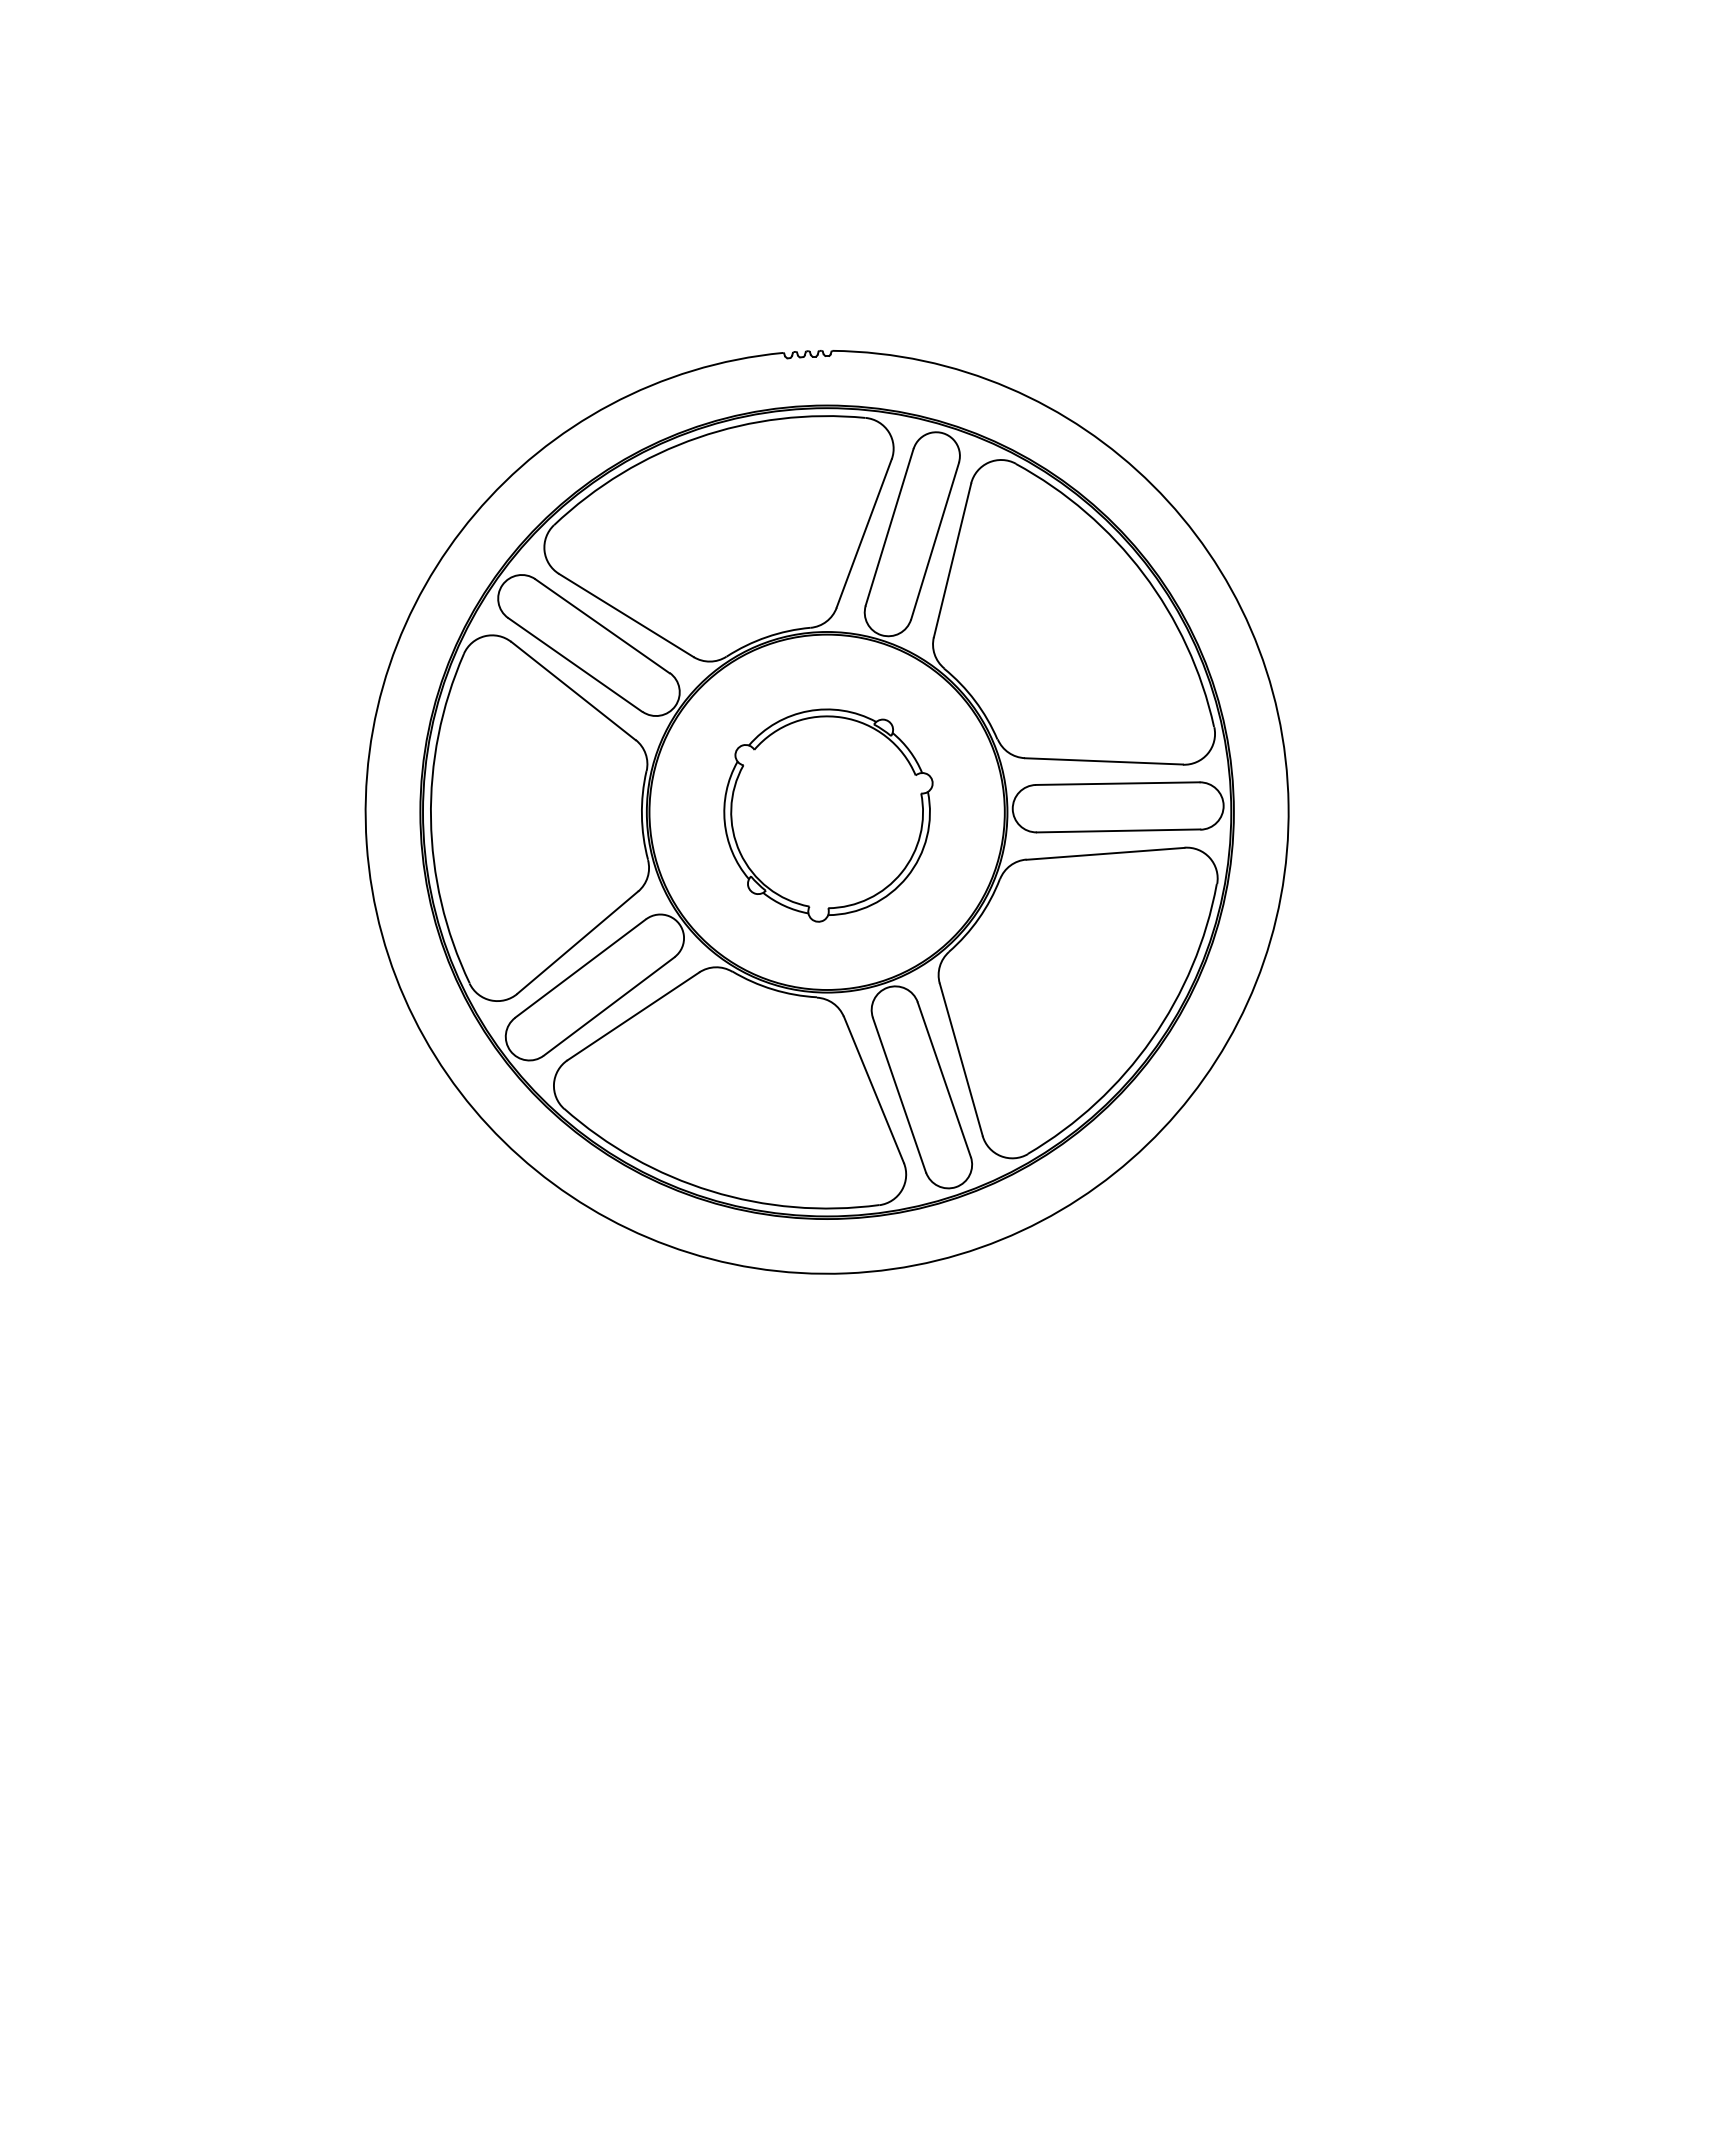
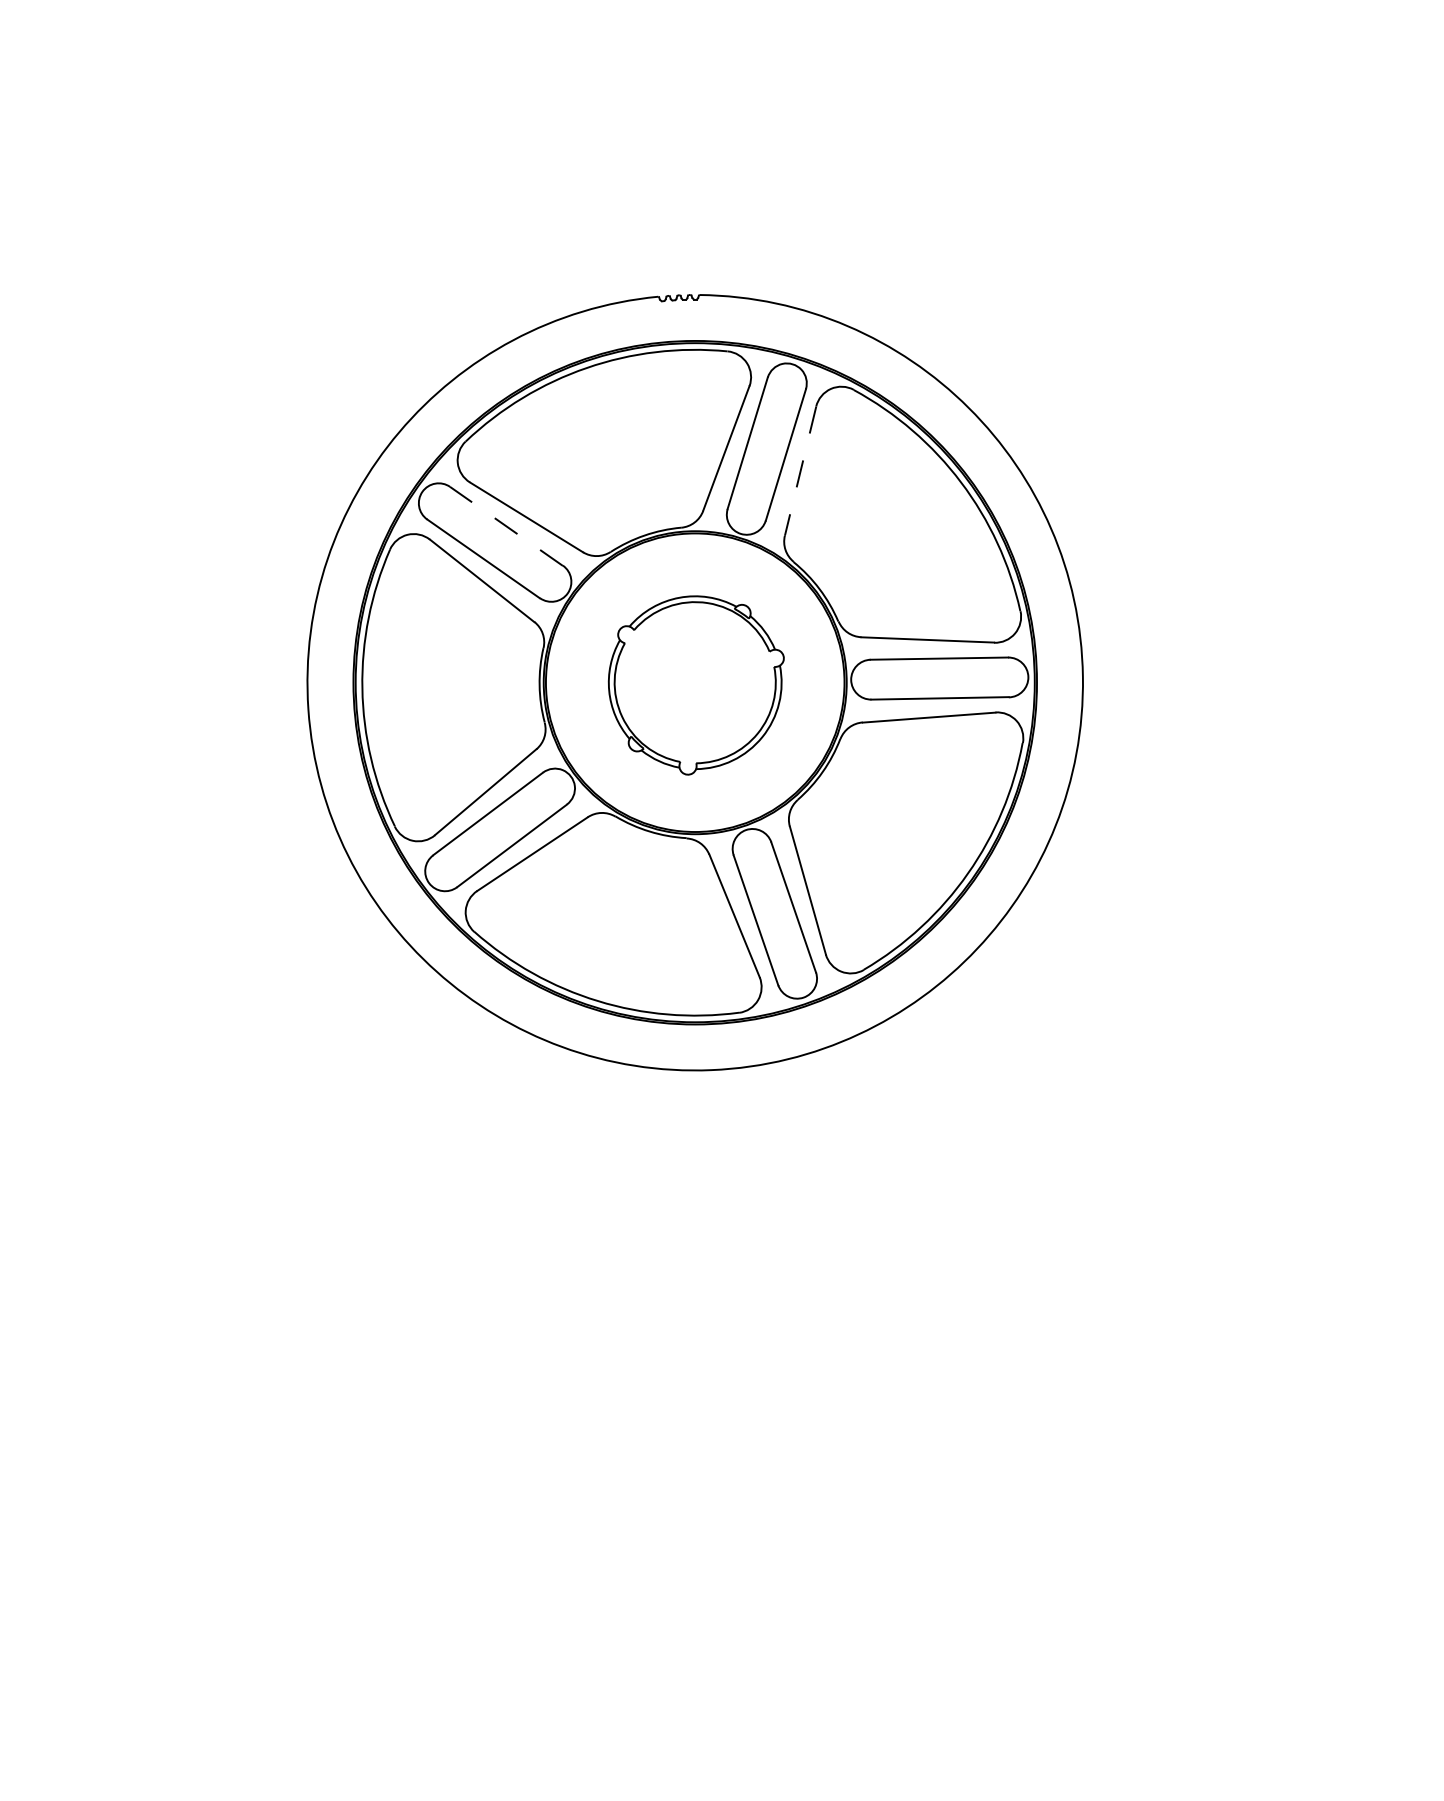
line: (952, 560) -> (800, 471), solid -> dashed
line: (602, 626) -> (506, 526), solid -> dashed

